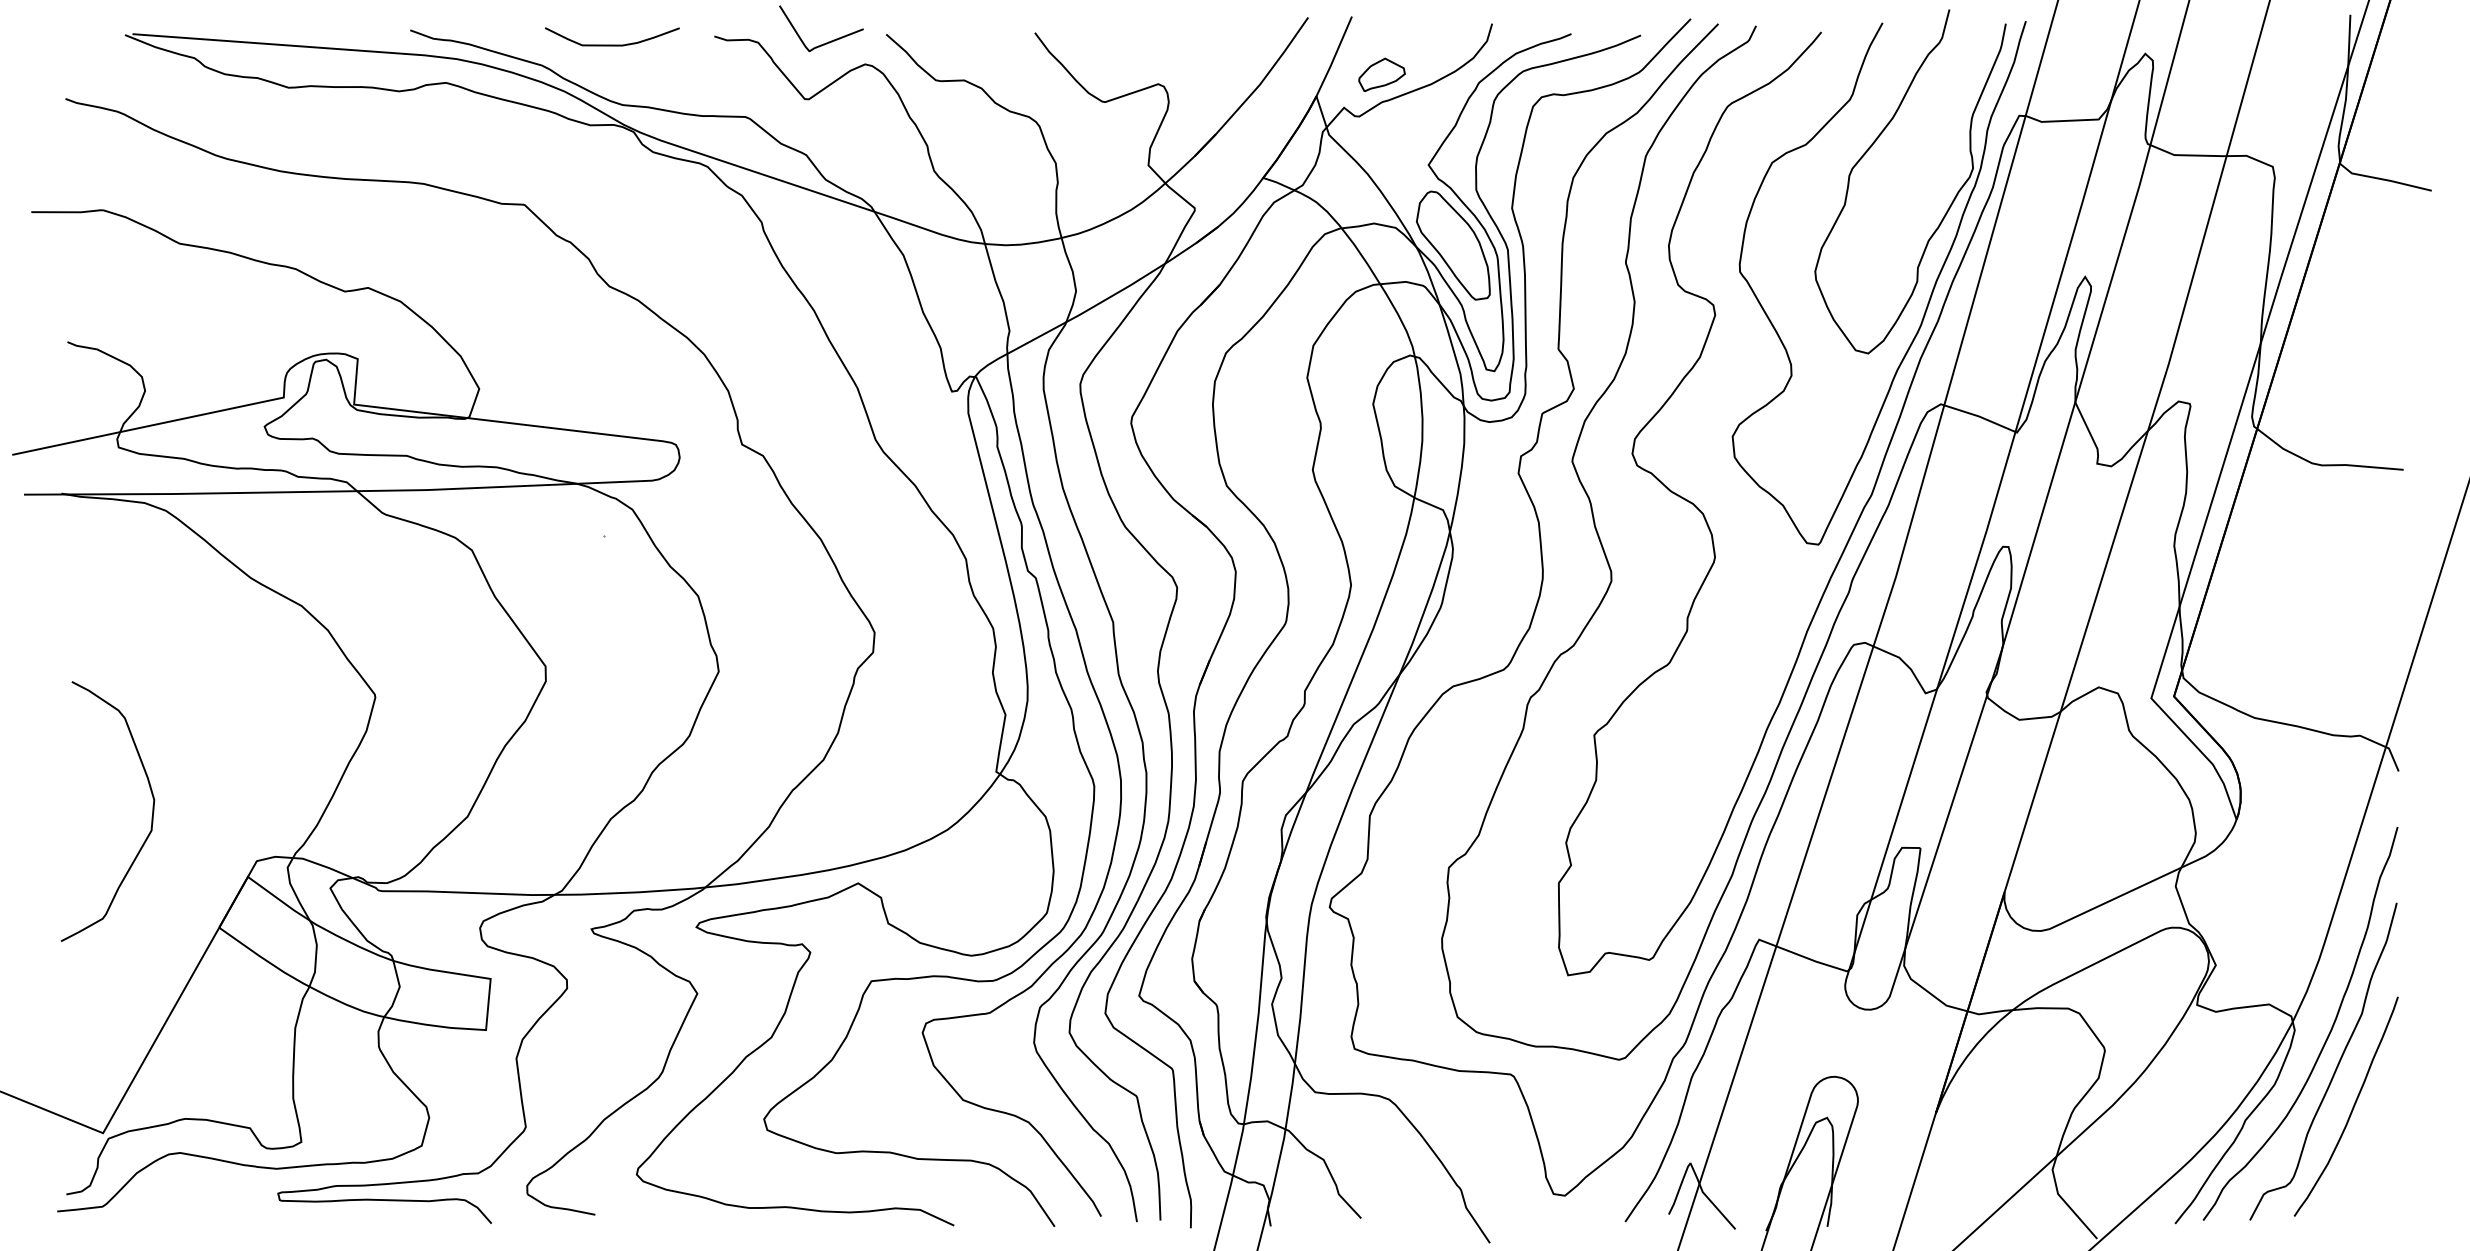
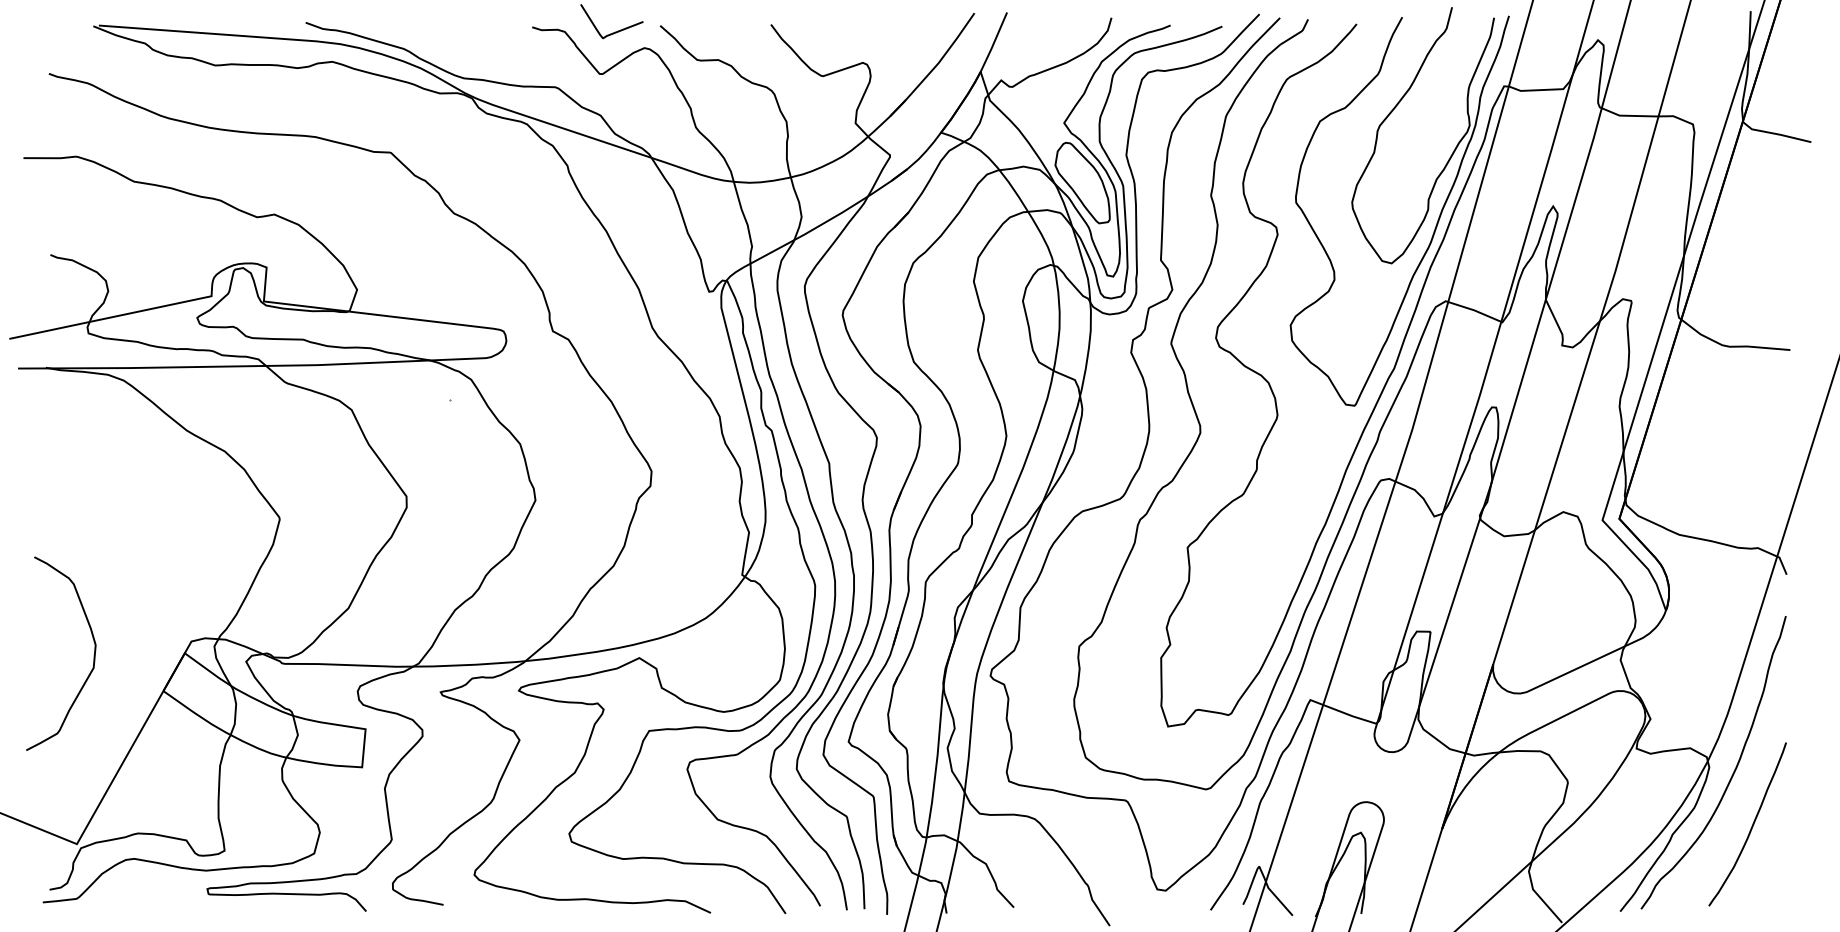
curve: (612, 44) -> (456, 33), removed
part: (1381, 74) -> (1029, 55), removed
curve: (151, 816) -> (93, 657), moved
curve: (2335, 1068) -> (1739, 795), removed

